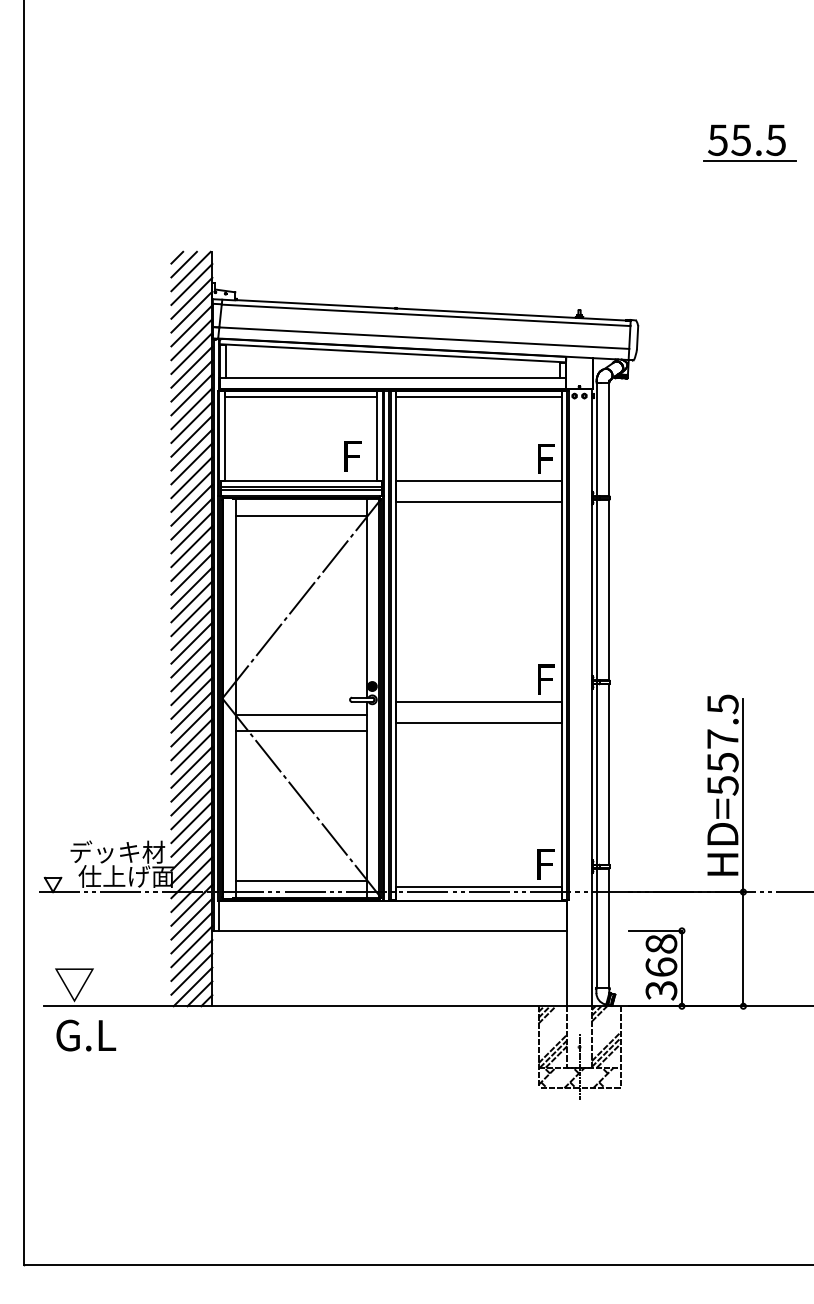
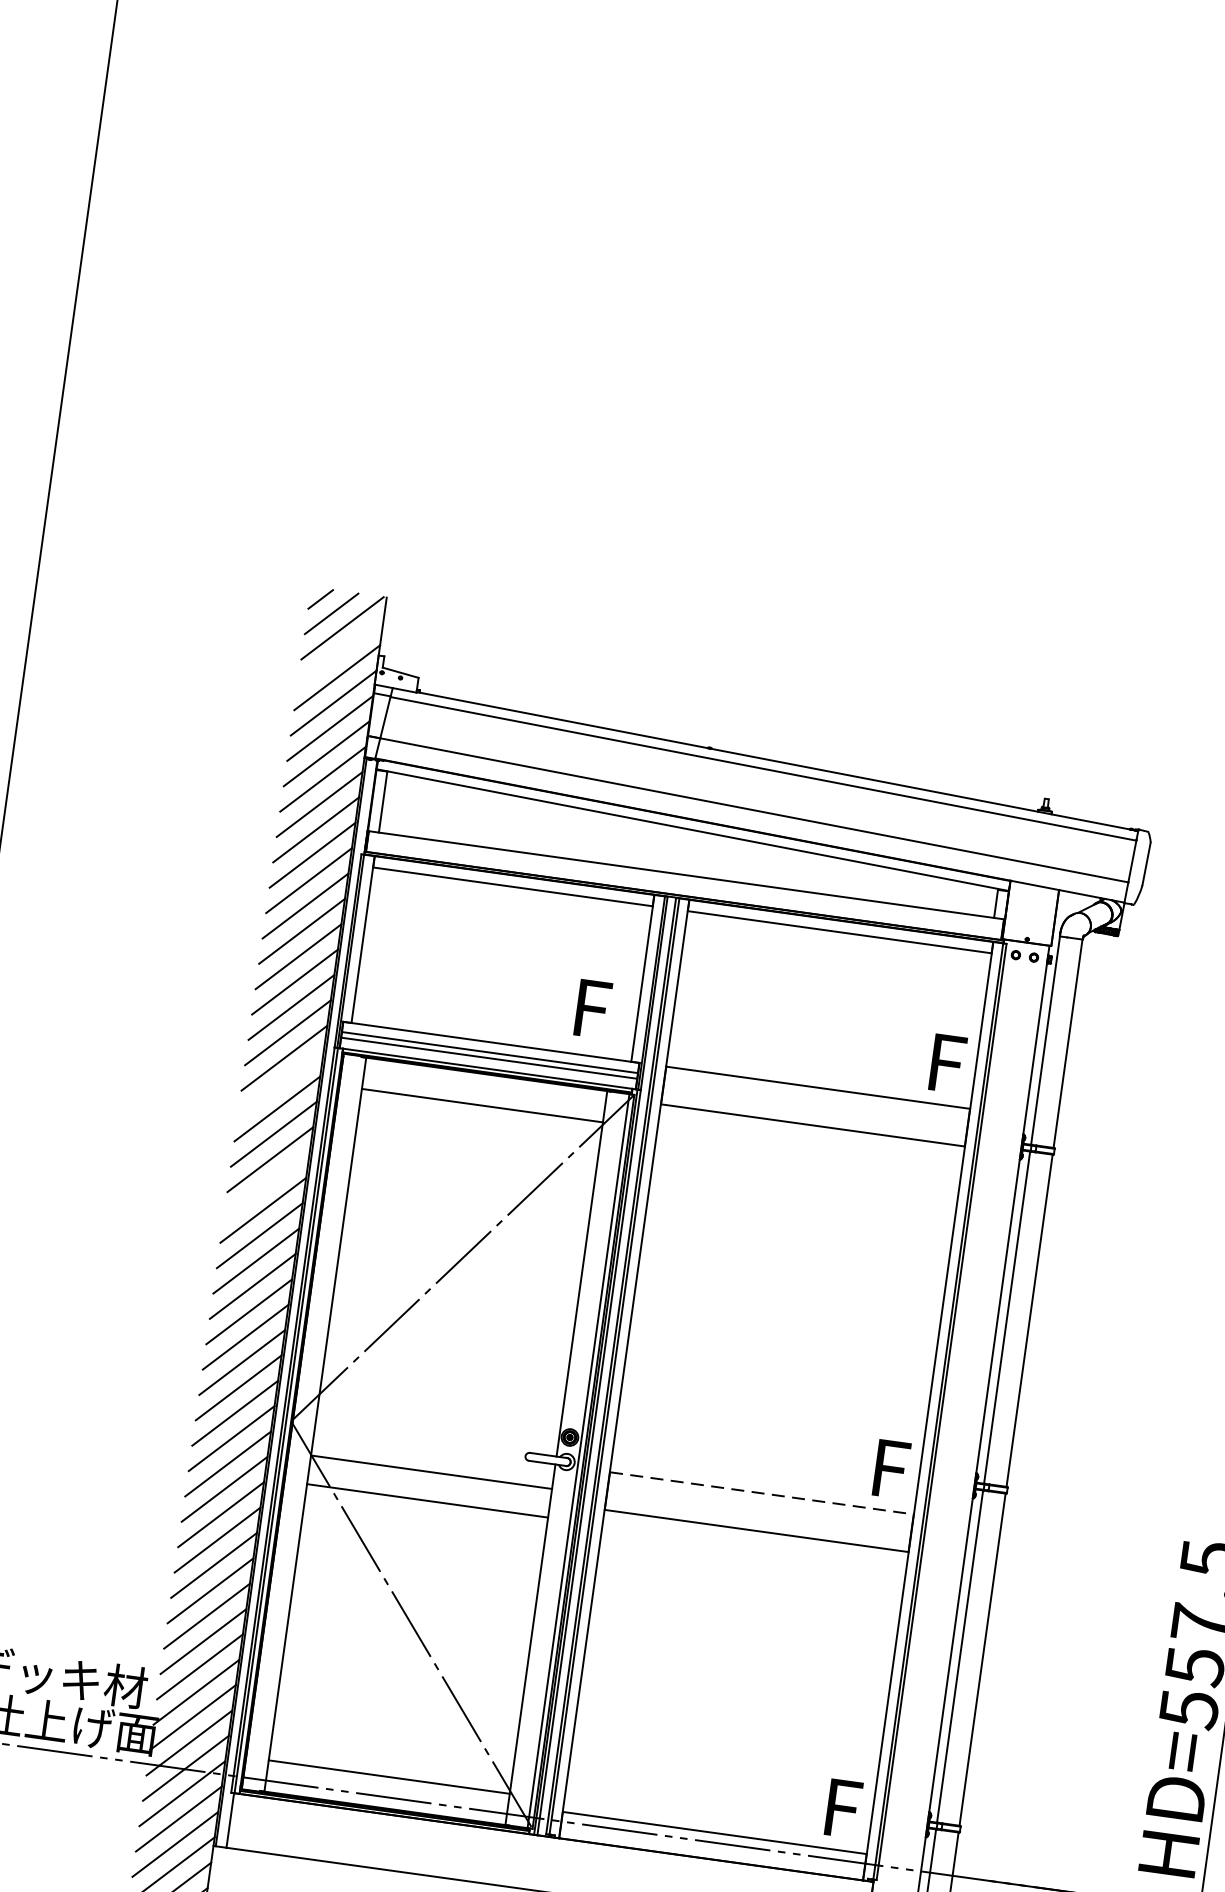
line: (191, 284) -> (340, 652), removed
line: (191, 518) -> (280, 1082), removed
line: (191, 573) -> (266, 1183), removed
line: (478, 702) -> (761, 1493), solid -> dashed

